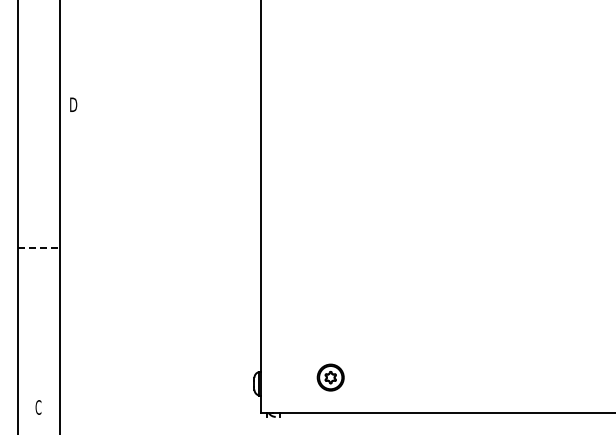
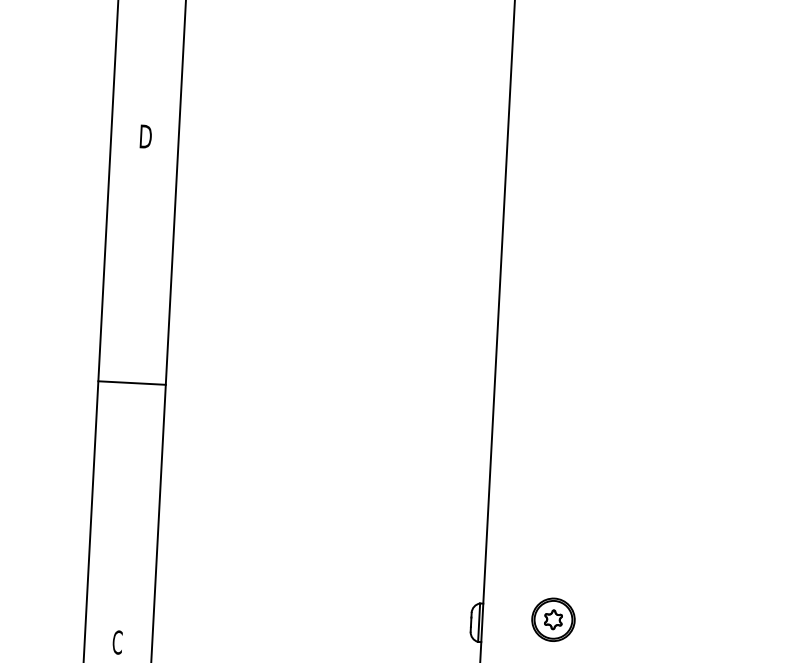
text: (73, 104) -> (145, 136), moved
line: (39, 248) -> (132, 383), dashed -> solid
part: (330, 377) -> (553, 619), moved

